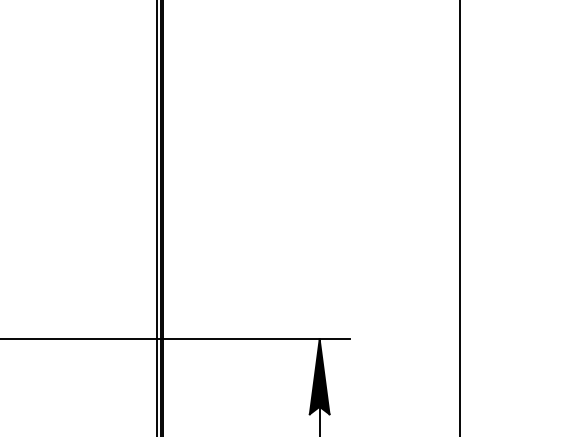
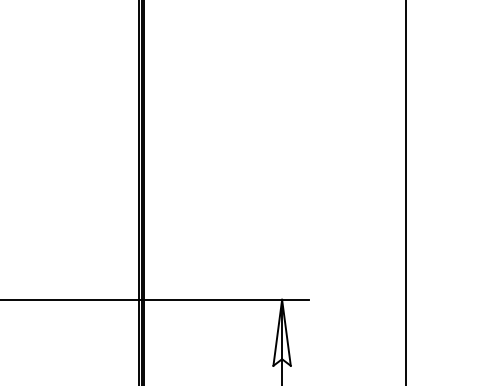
fill: (318, 376) -> (281, 332), removed

